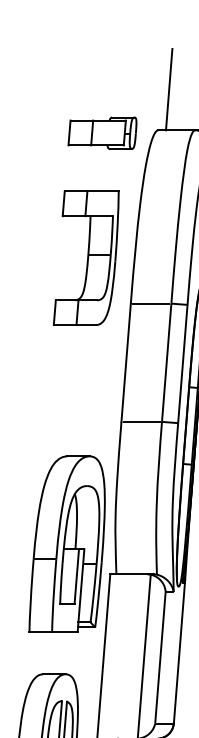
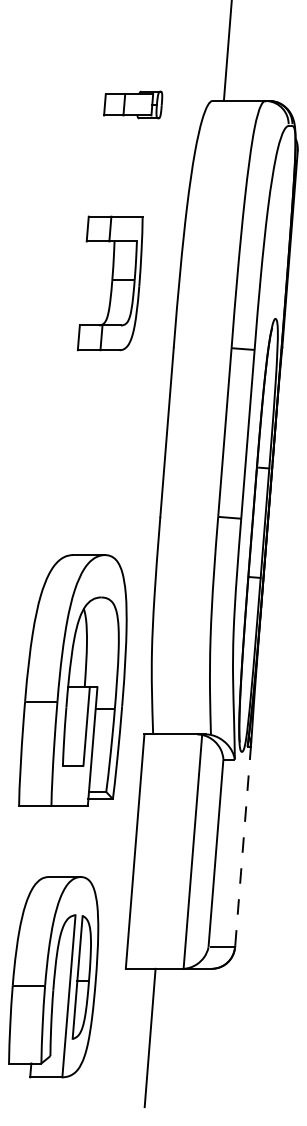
part: (101, 132) -> (132, 104), size x0.6
part: (86, 258) -> (110, 283), size x0.7
line: (151, 303) -> (202, 348), removed
line: (141, 421) -> (189, 516), removed
part: (66, 544) -> (72, 680), moved
line: (179, 651) -> (243, 844), solid -> dashed

